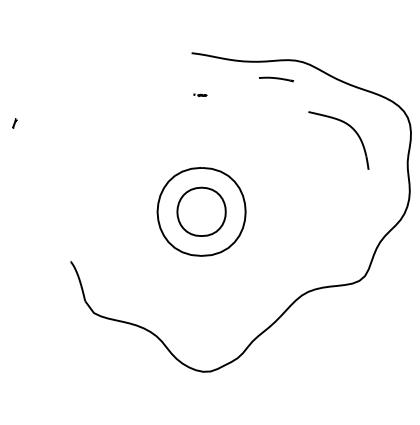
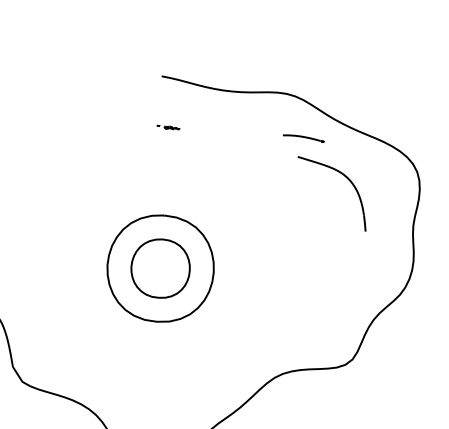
part: (276, 79) -> (303, 138), moved
part: (200, 95) -> (168, 128), size x1.43

